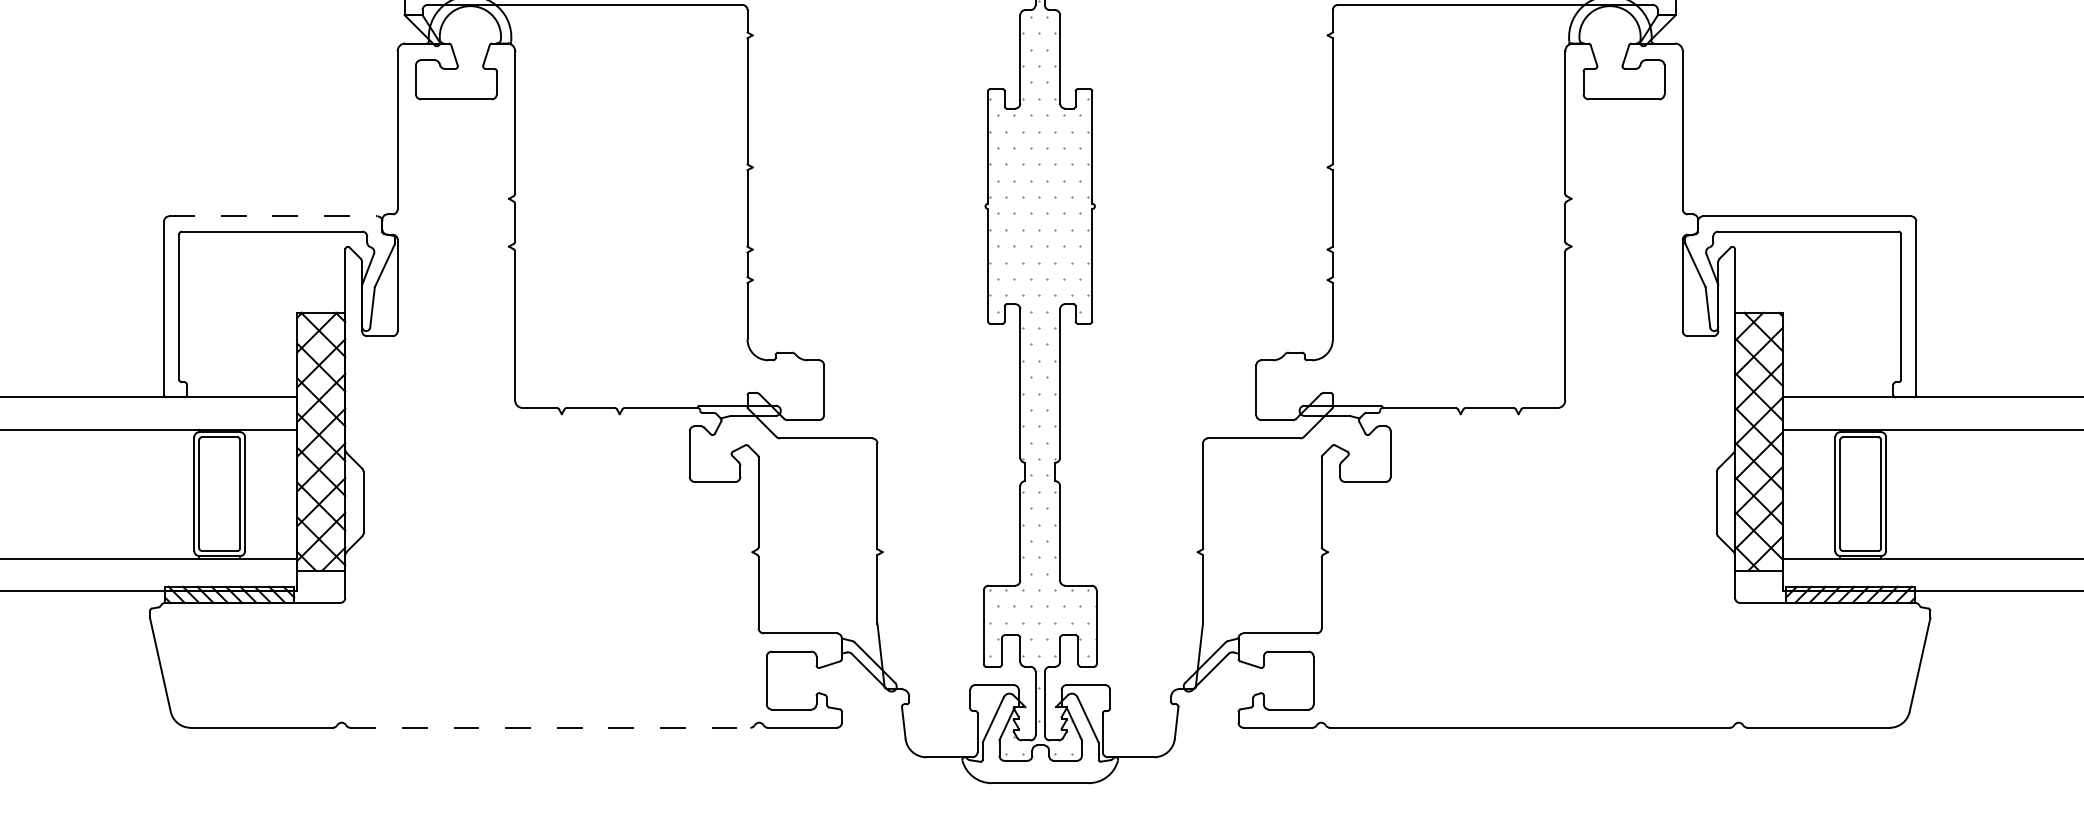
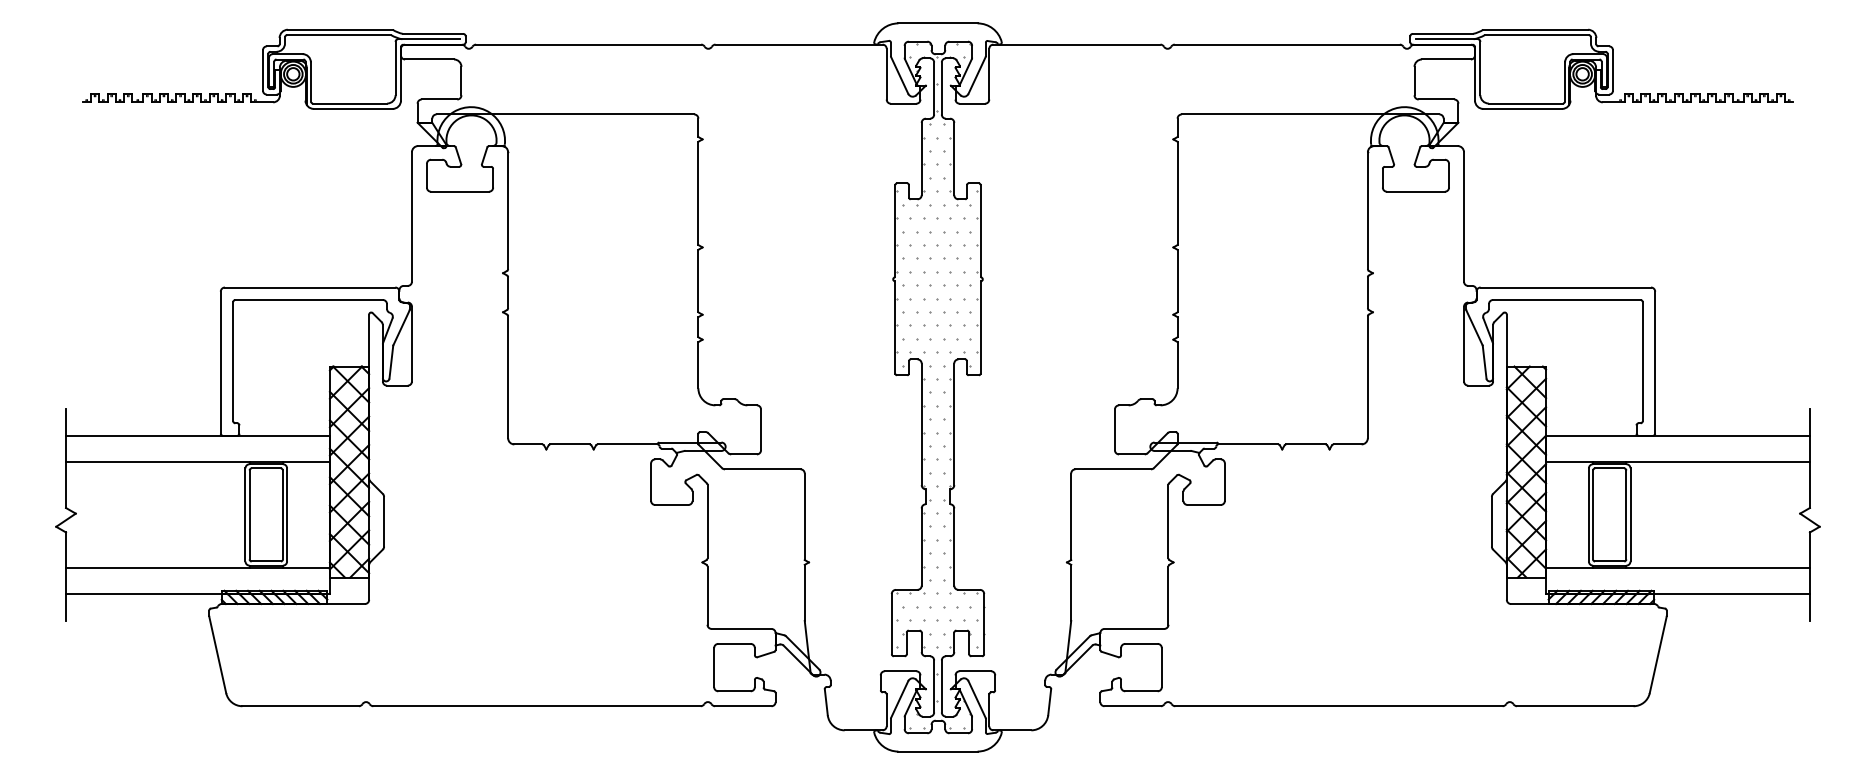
line: (273, 216) -> (310, 287), dashed -> solid
line: (551, 728) -> (537, 706), dashed -> solid

